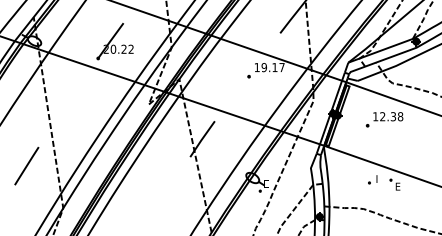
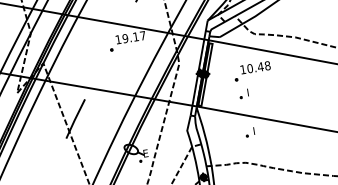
text: (388, 116) -> (255, 67), 12.38 -> 10.48
part: (372, 140) -> (243, 93), added
part: (394, 184) -> (272, 133), removed

